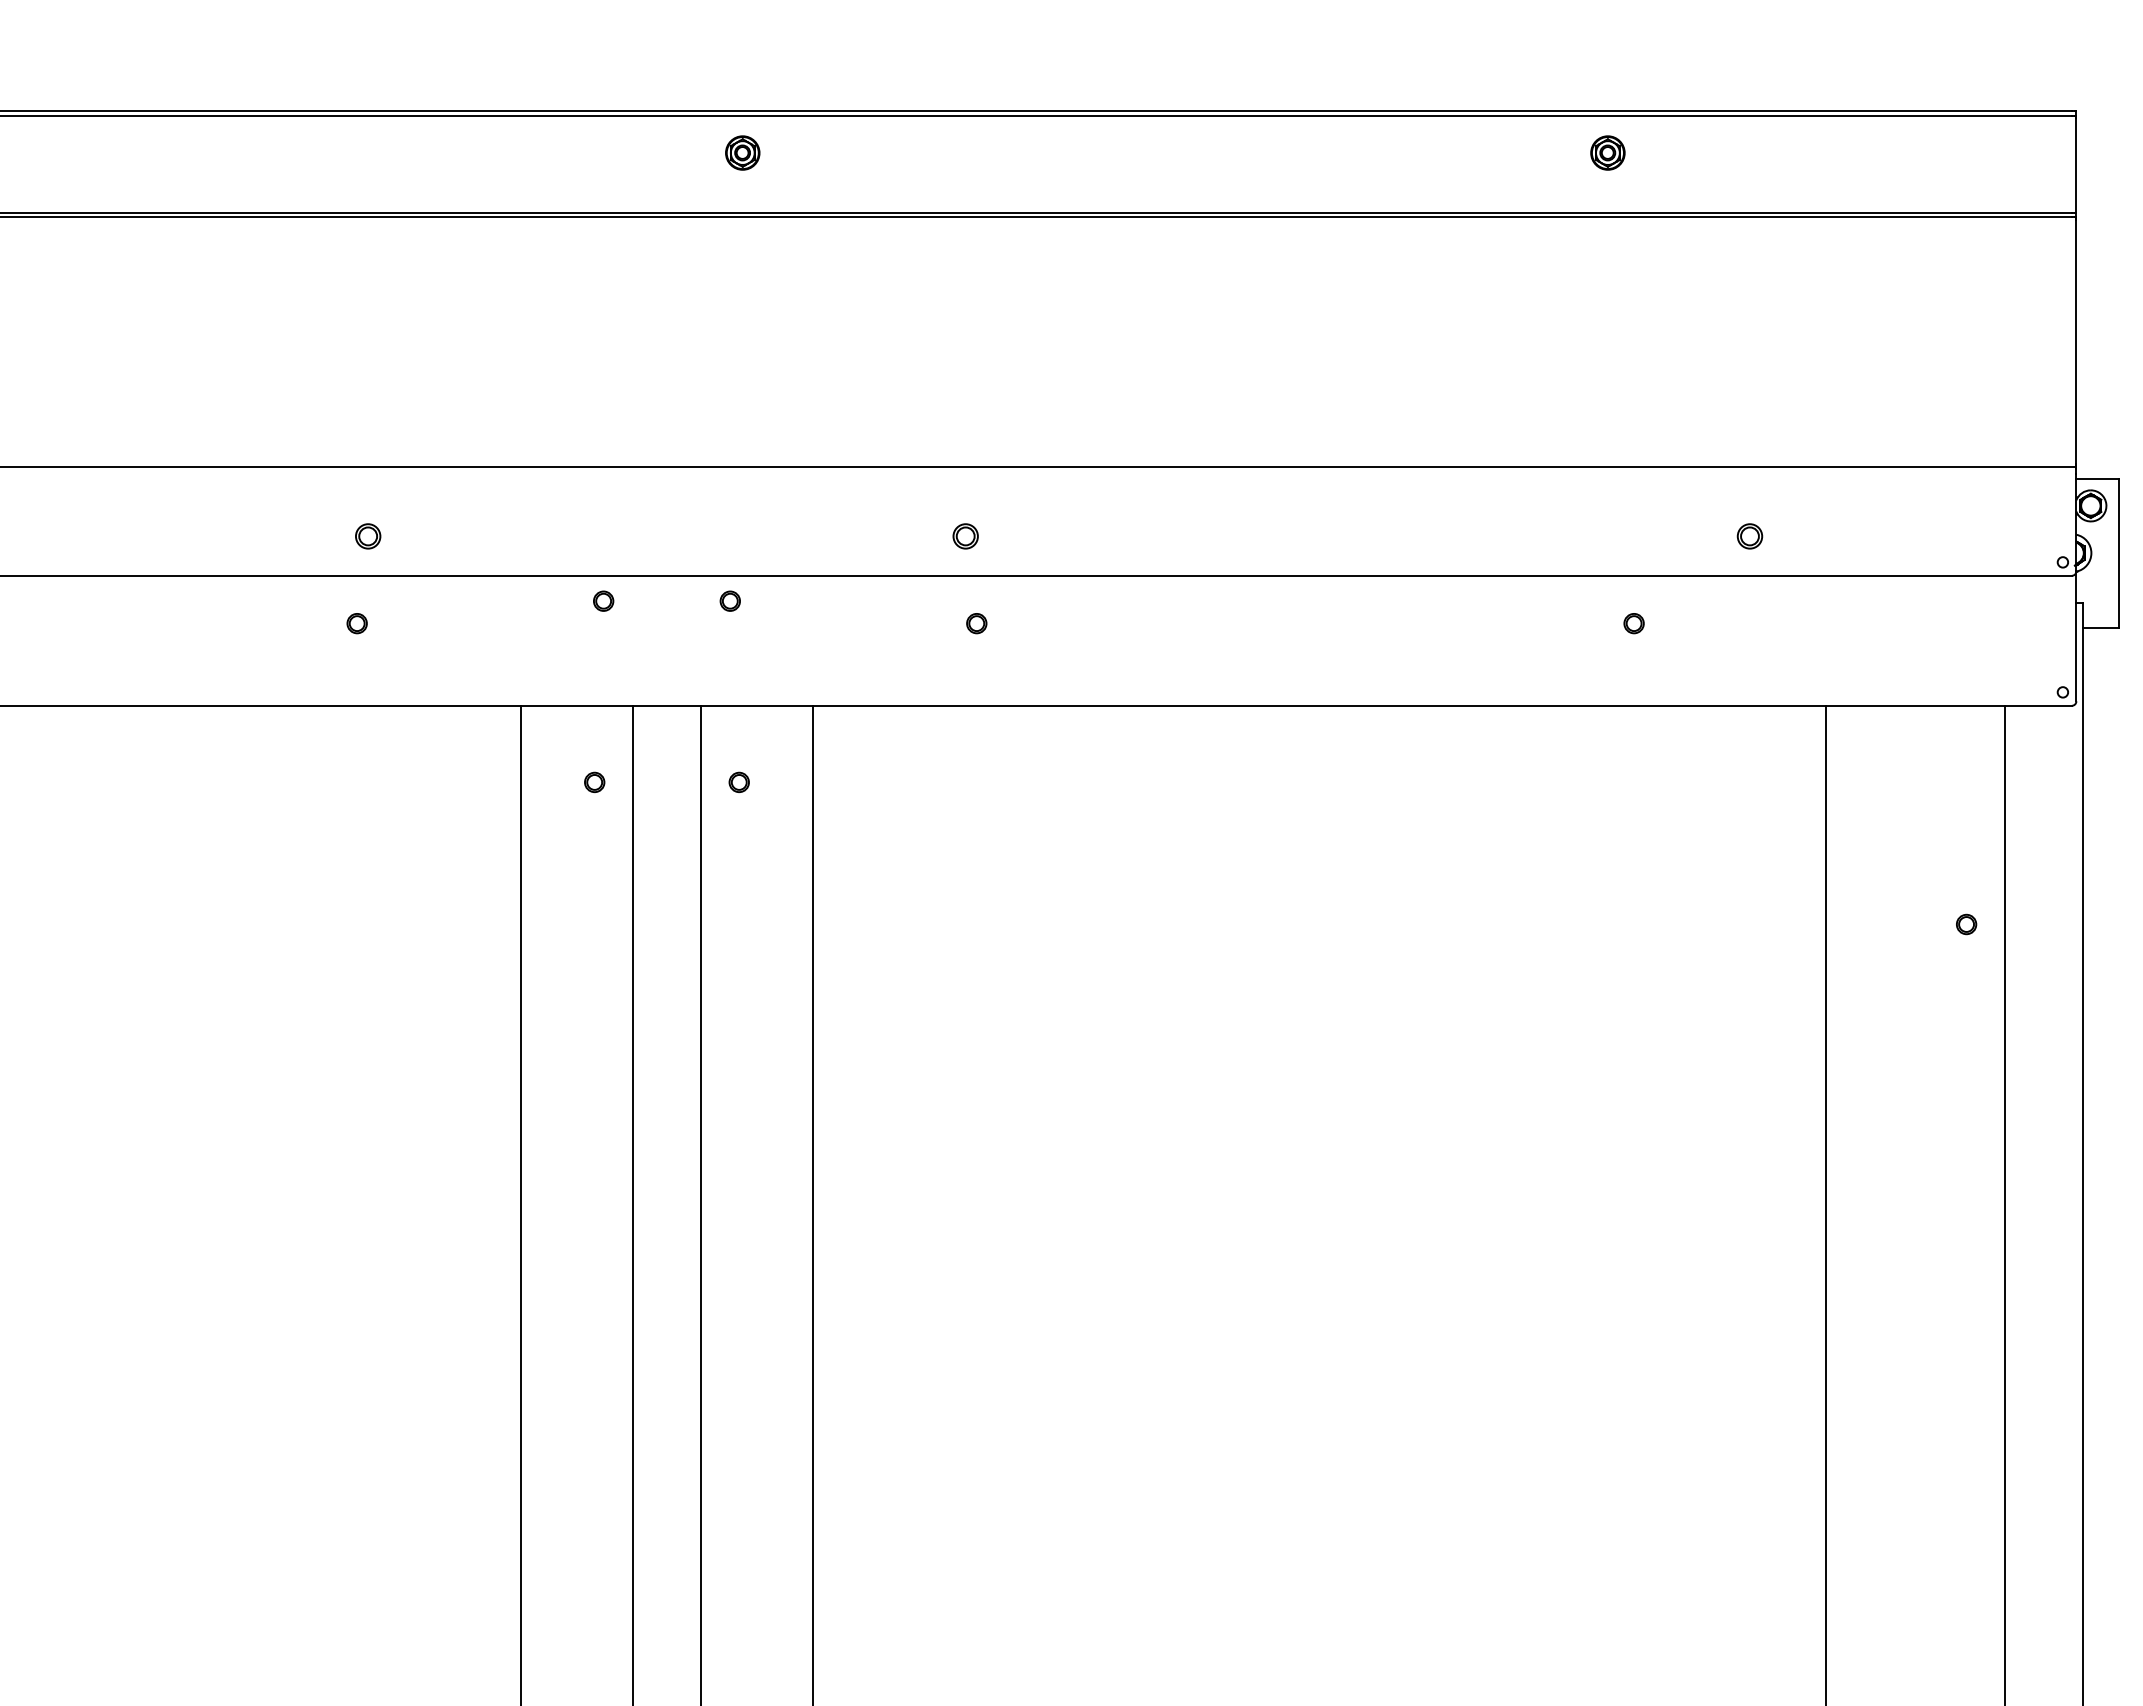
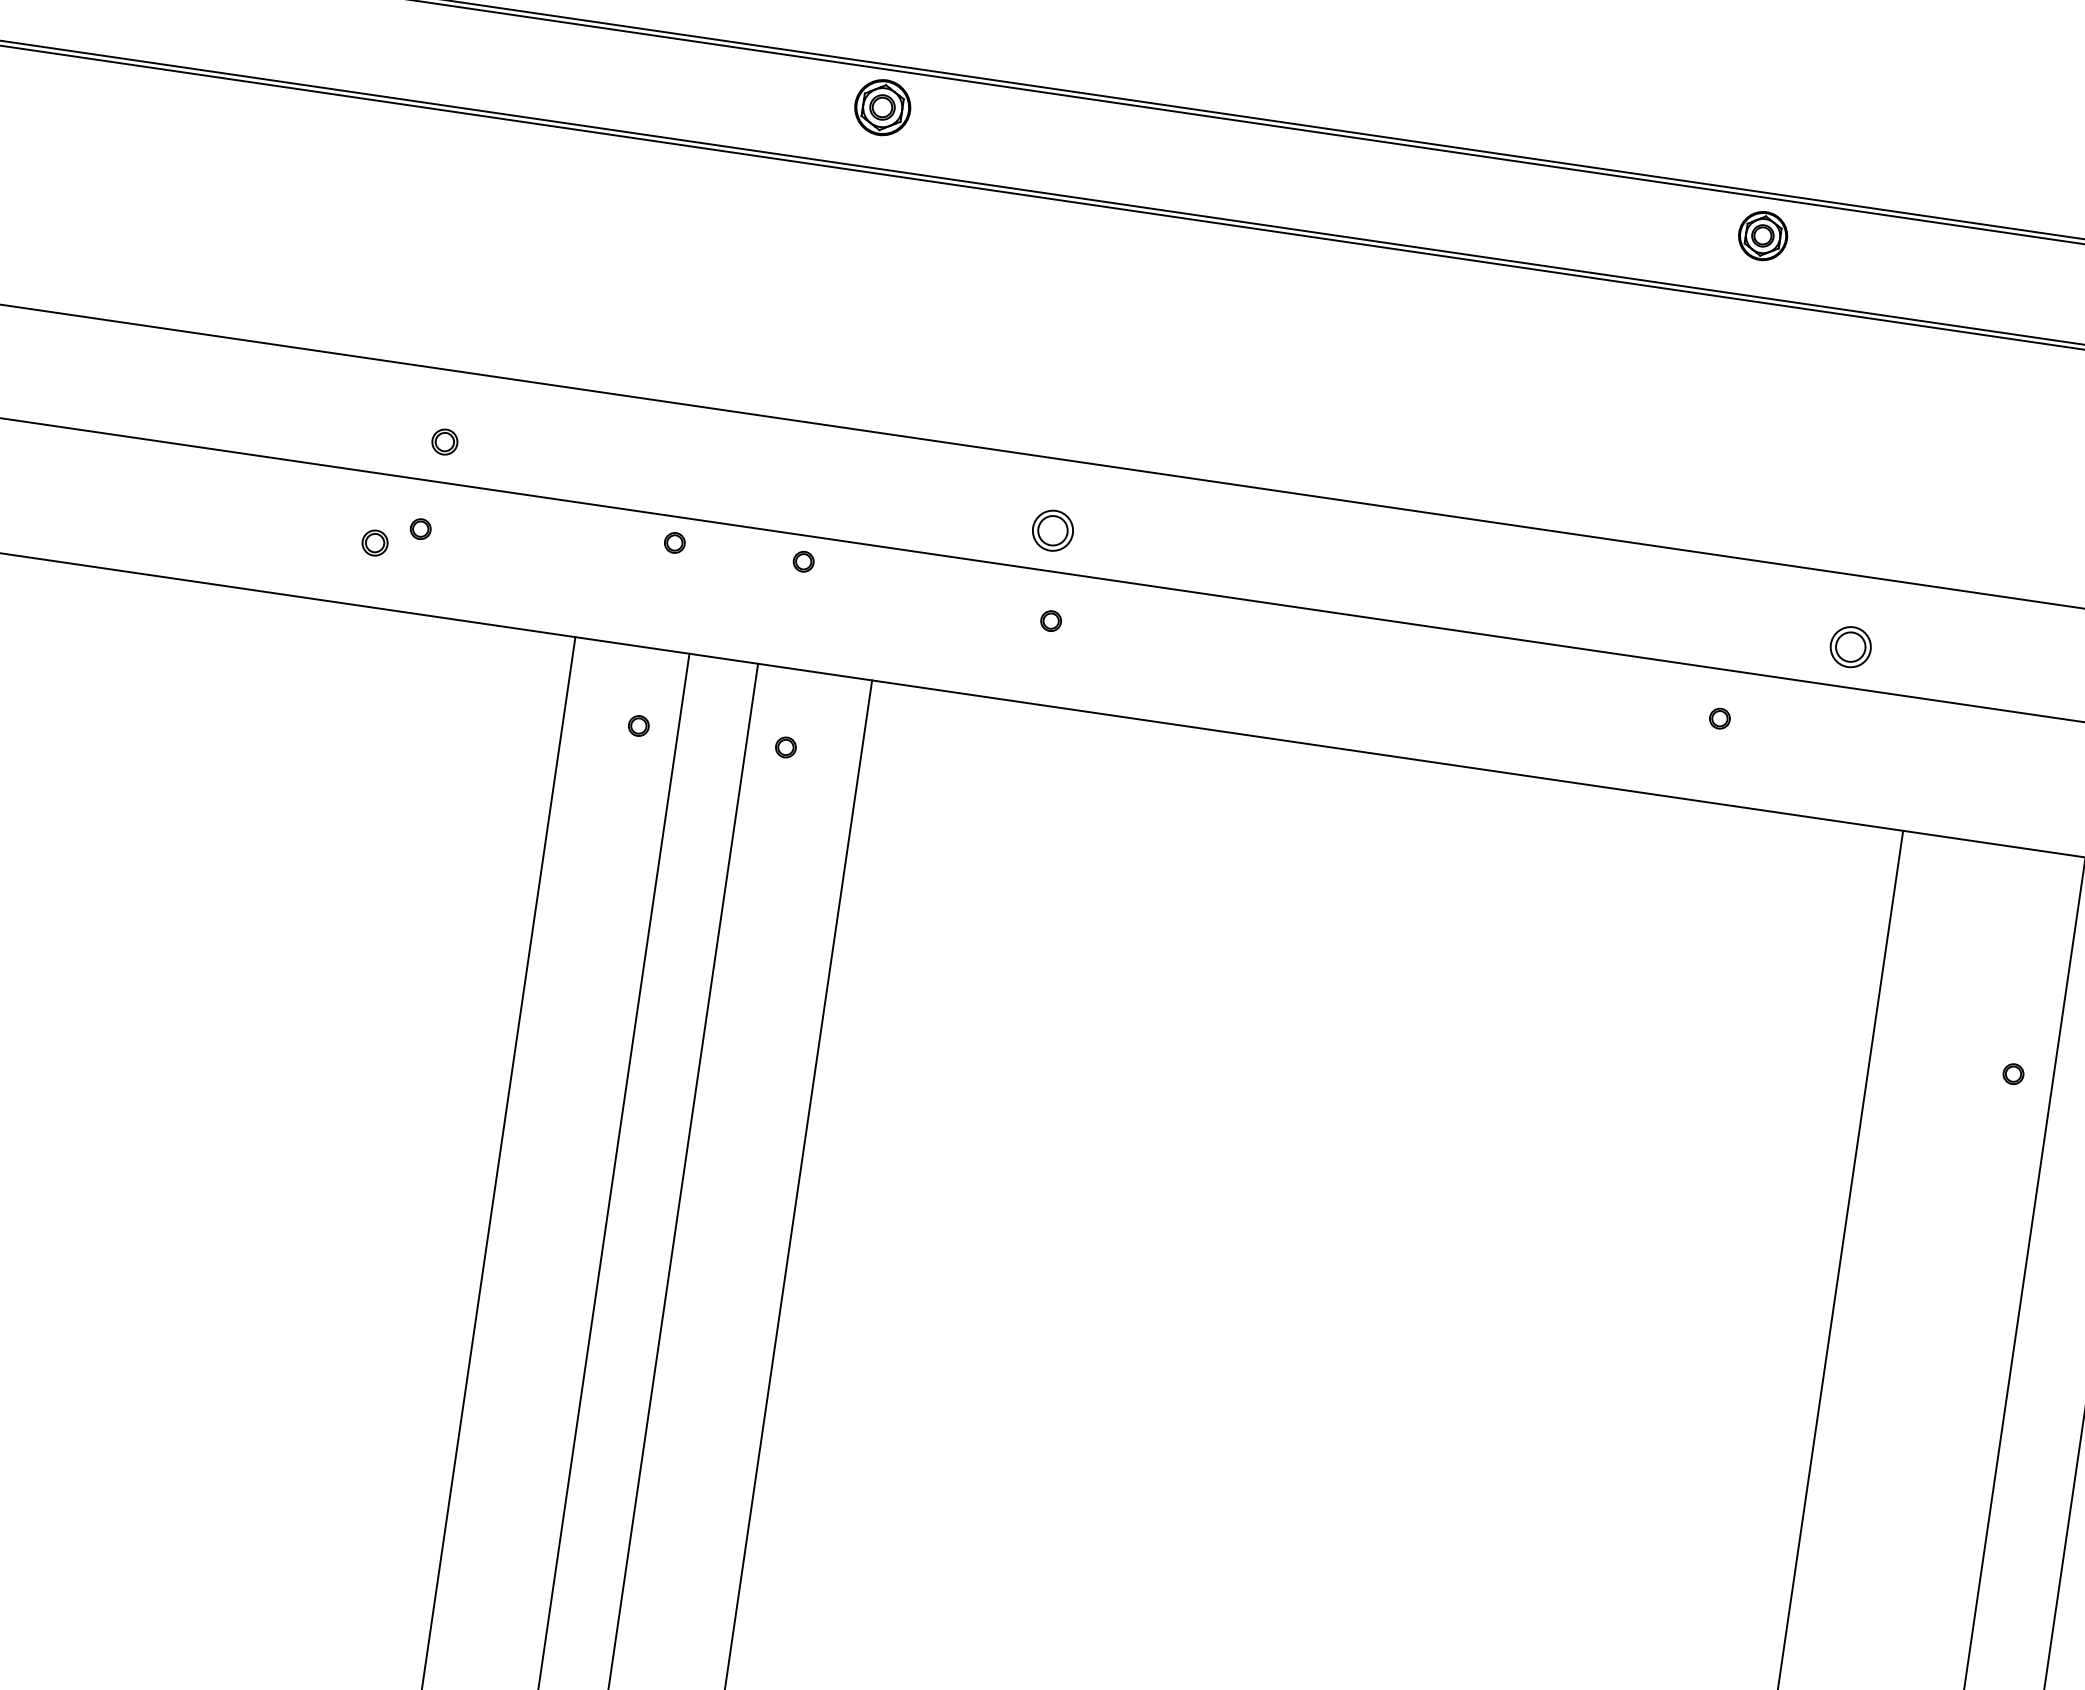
part: (742, 152) -> (882, 107), size x1.6
part: (1607, 152) -> (1762, 235), size x1.4
part: (965, 536) -> (1052, 530), size x1.6
part: (1749, 536) -> (1850, 647), size x1.6
part: (315, 643) -> (375, 543), added

